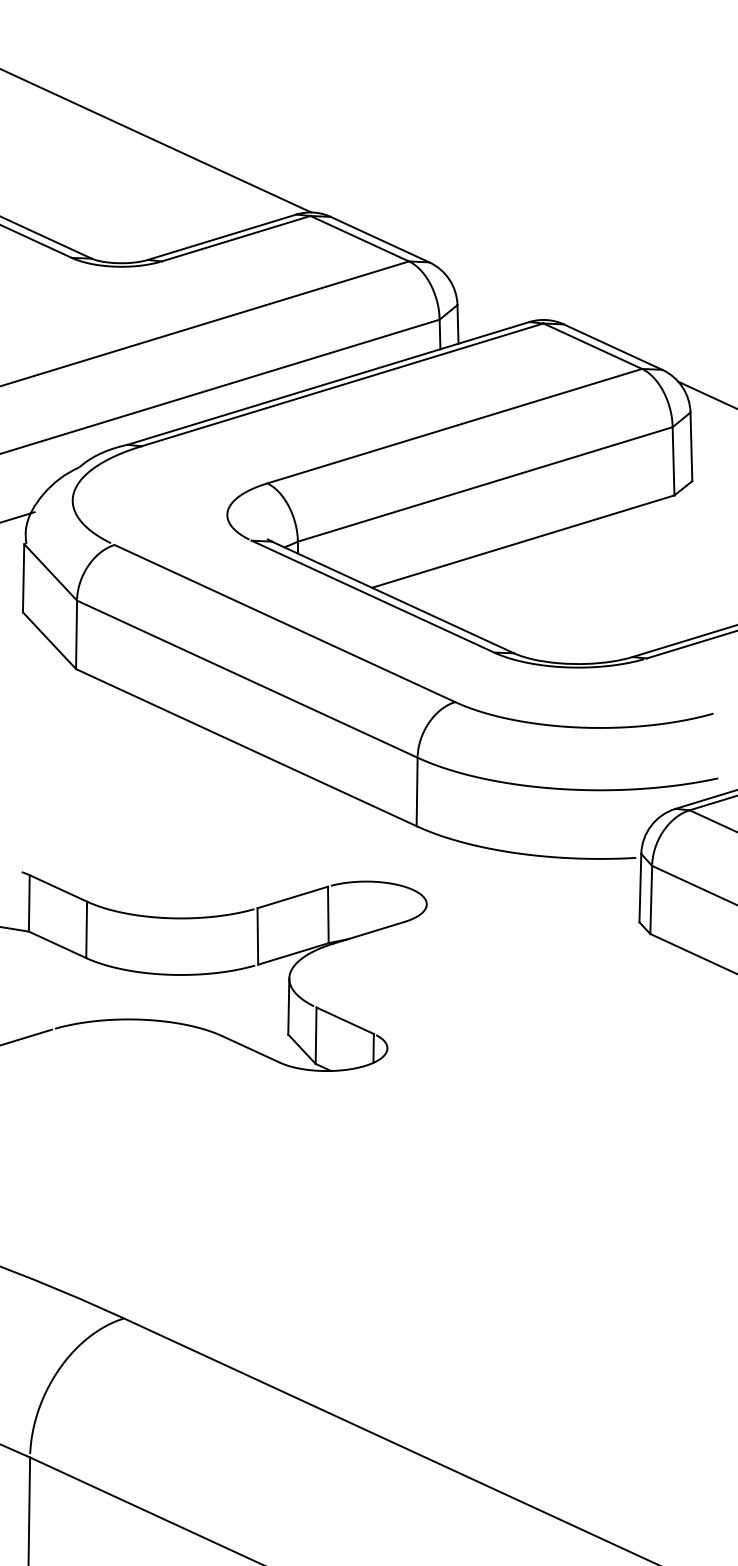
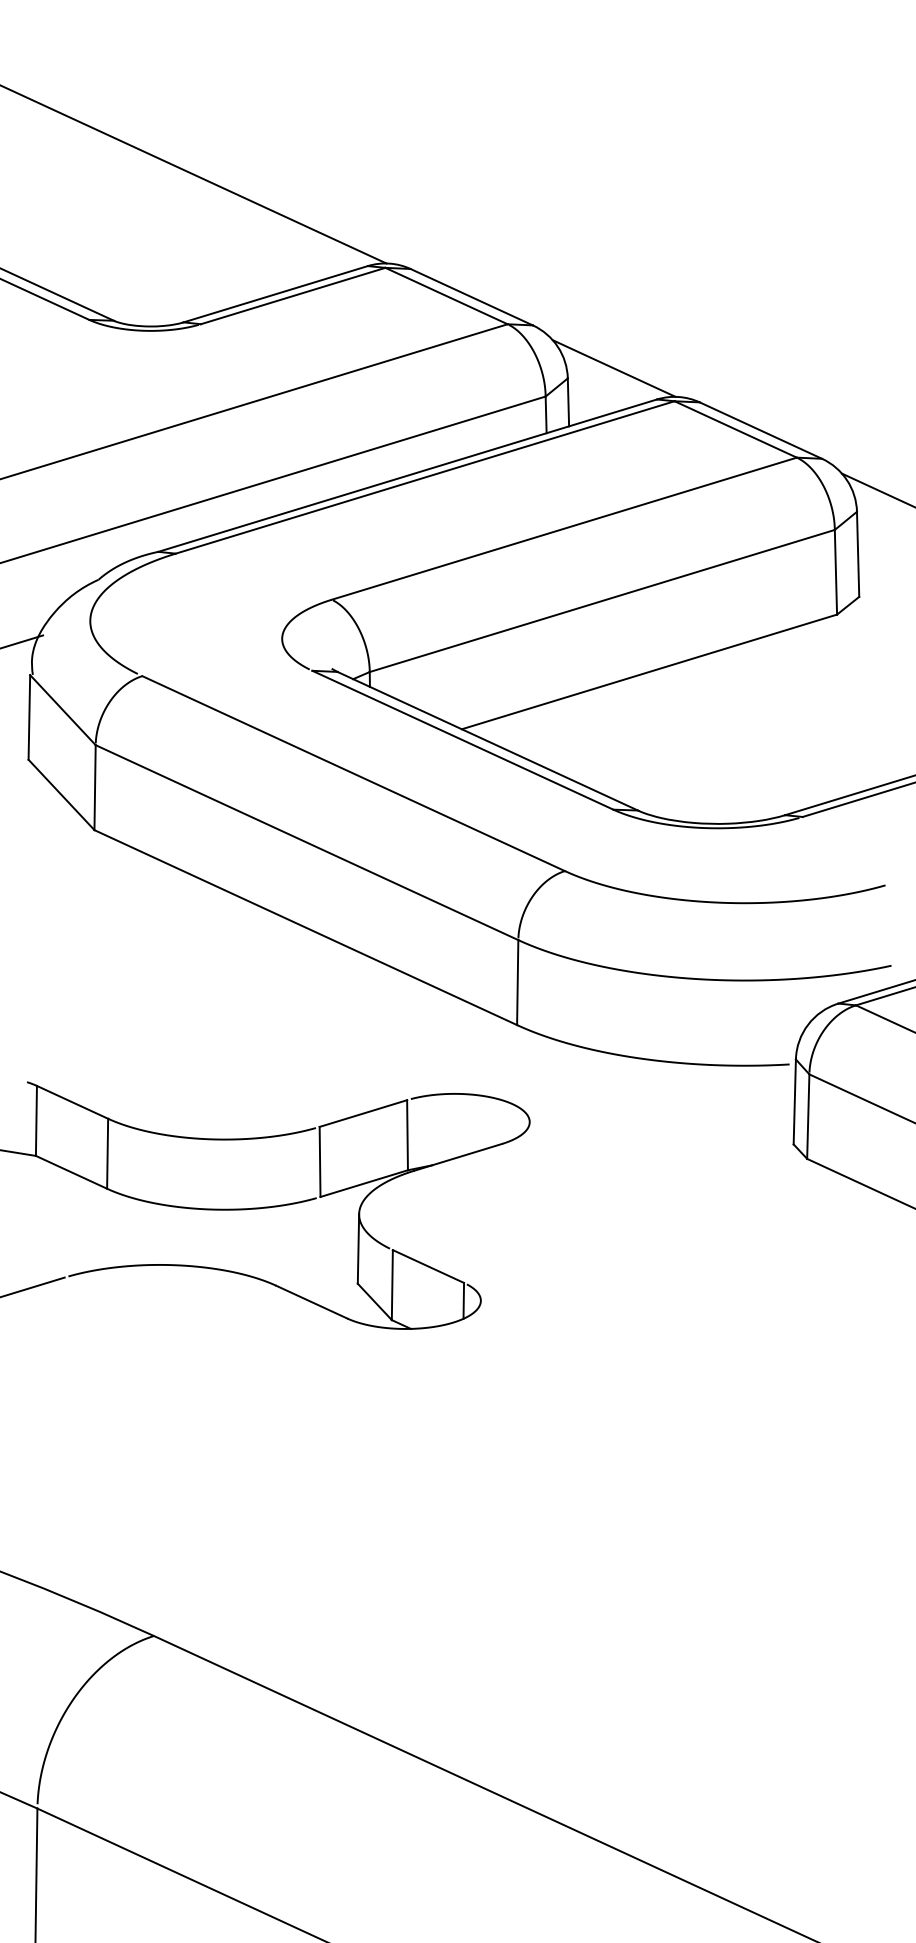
line: (494, 296) -> (613, 367), added

